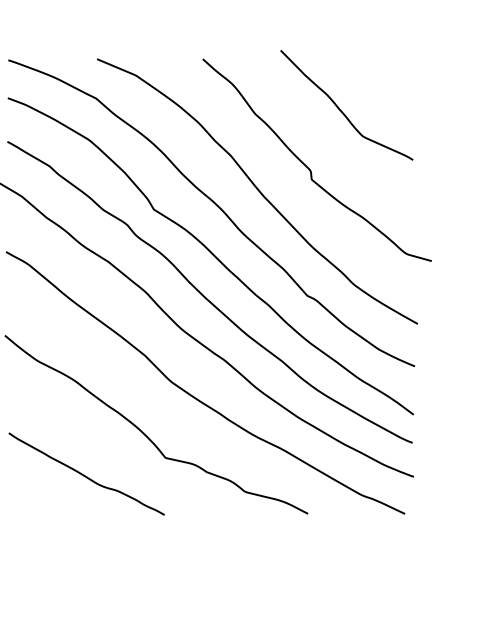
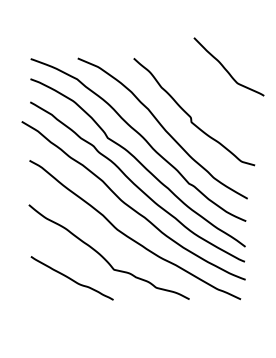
curve: (340, 106) -> (225, 67), moved

